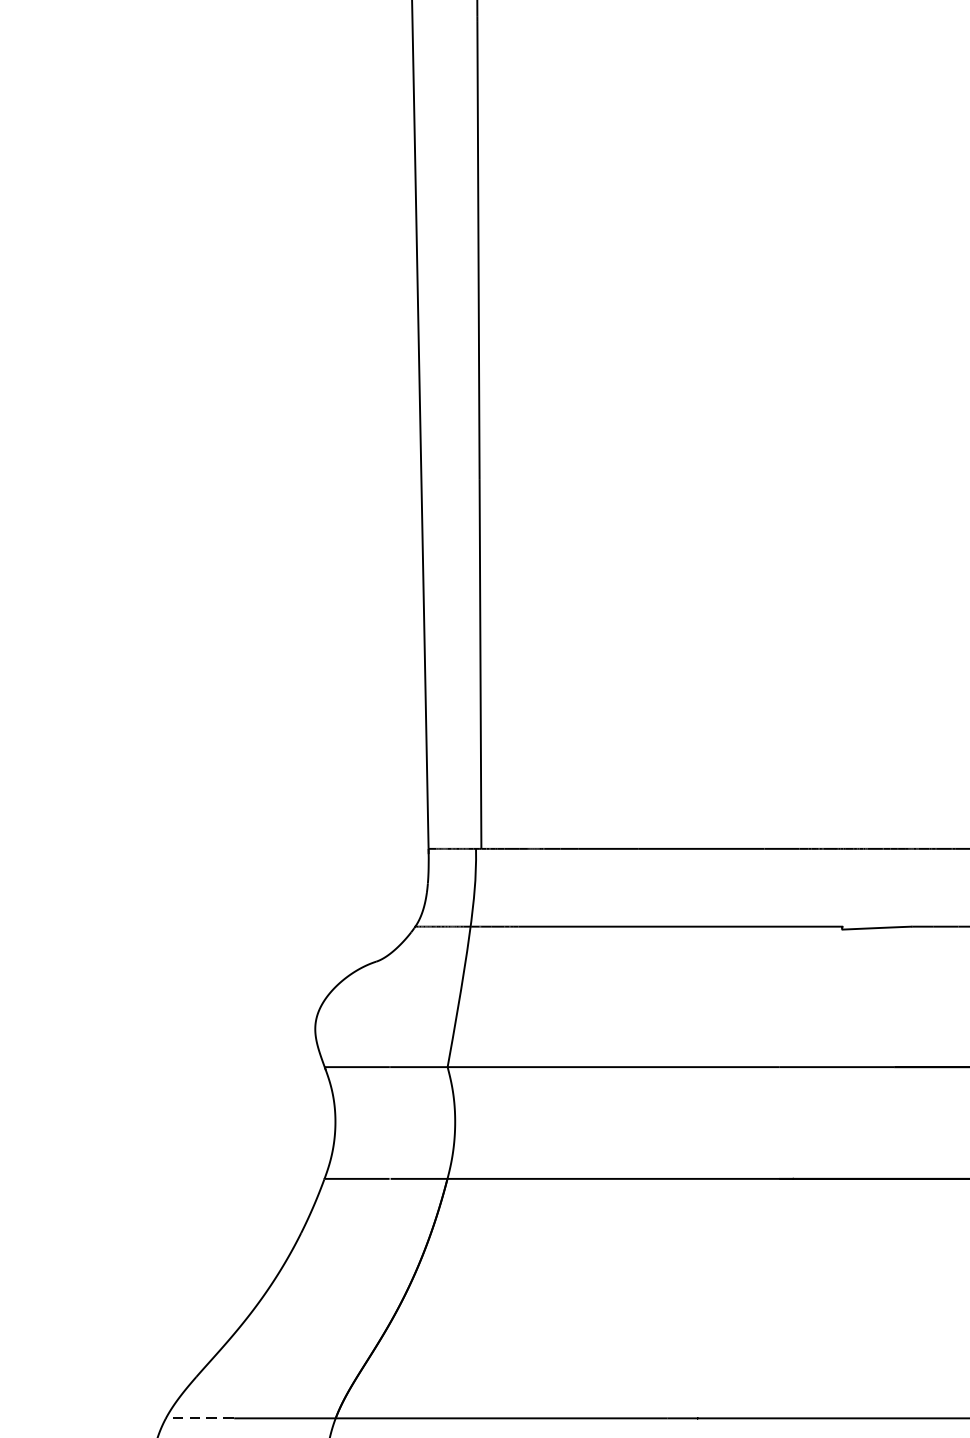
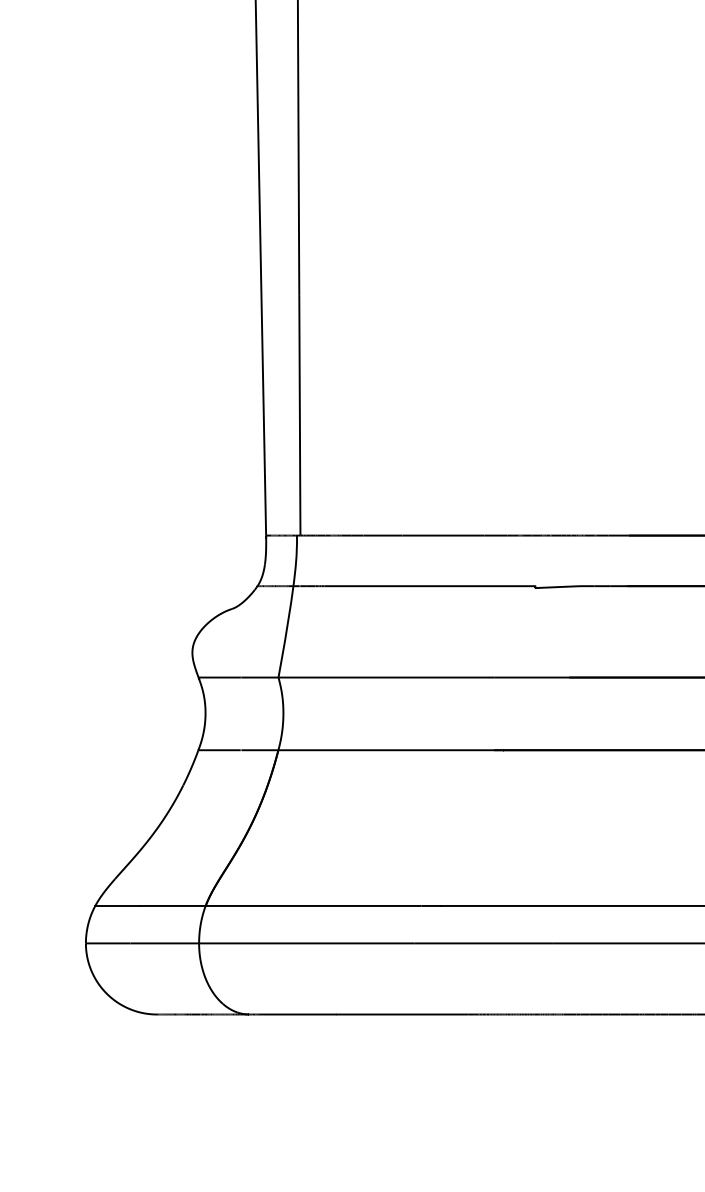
line: (198, 1417) -> (116, 905), dashed -> solid

